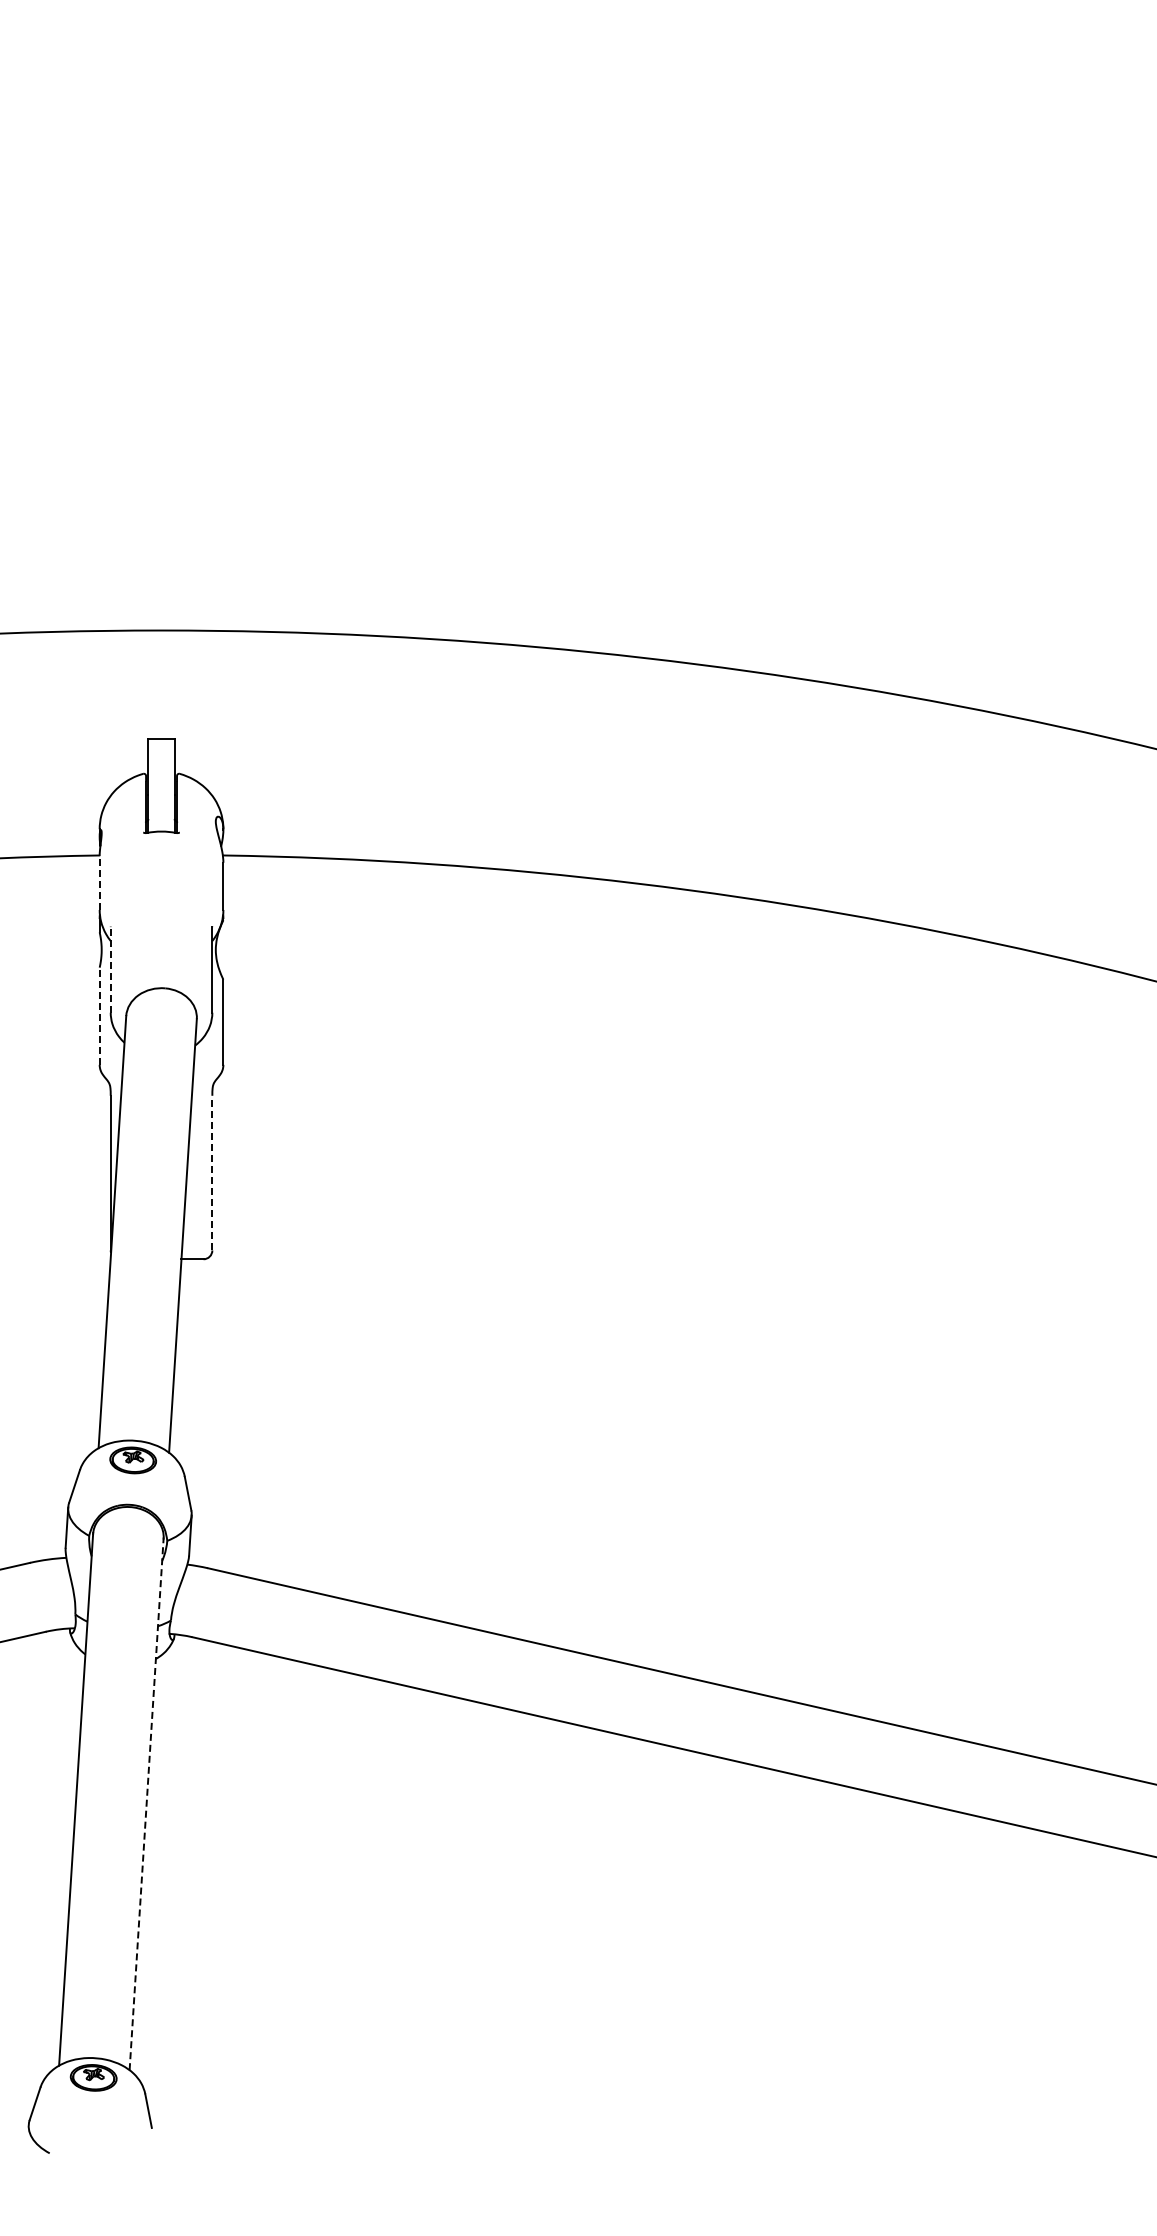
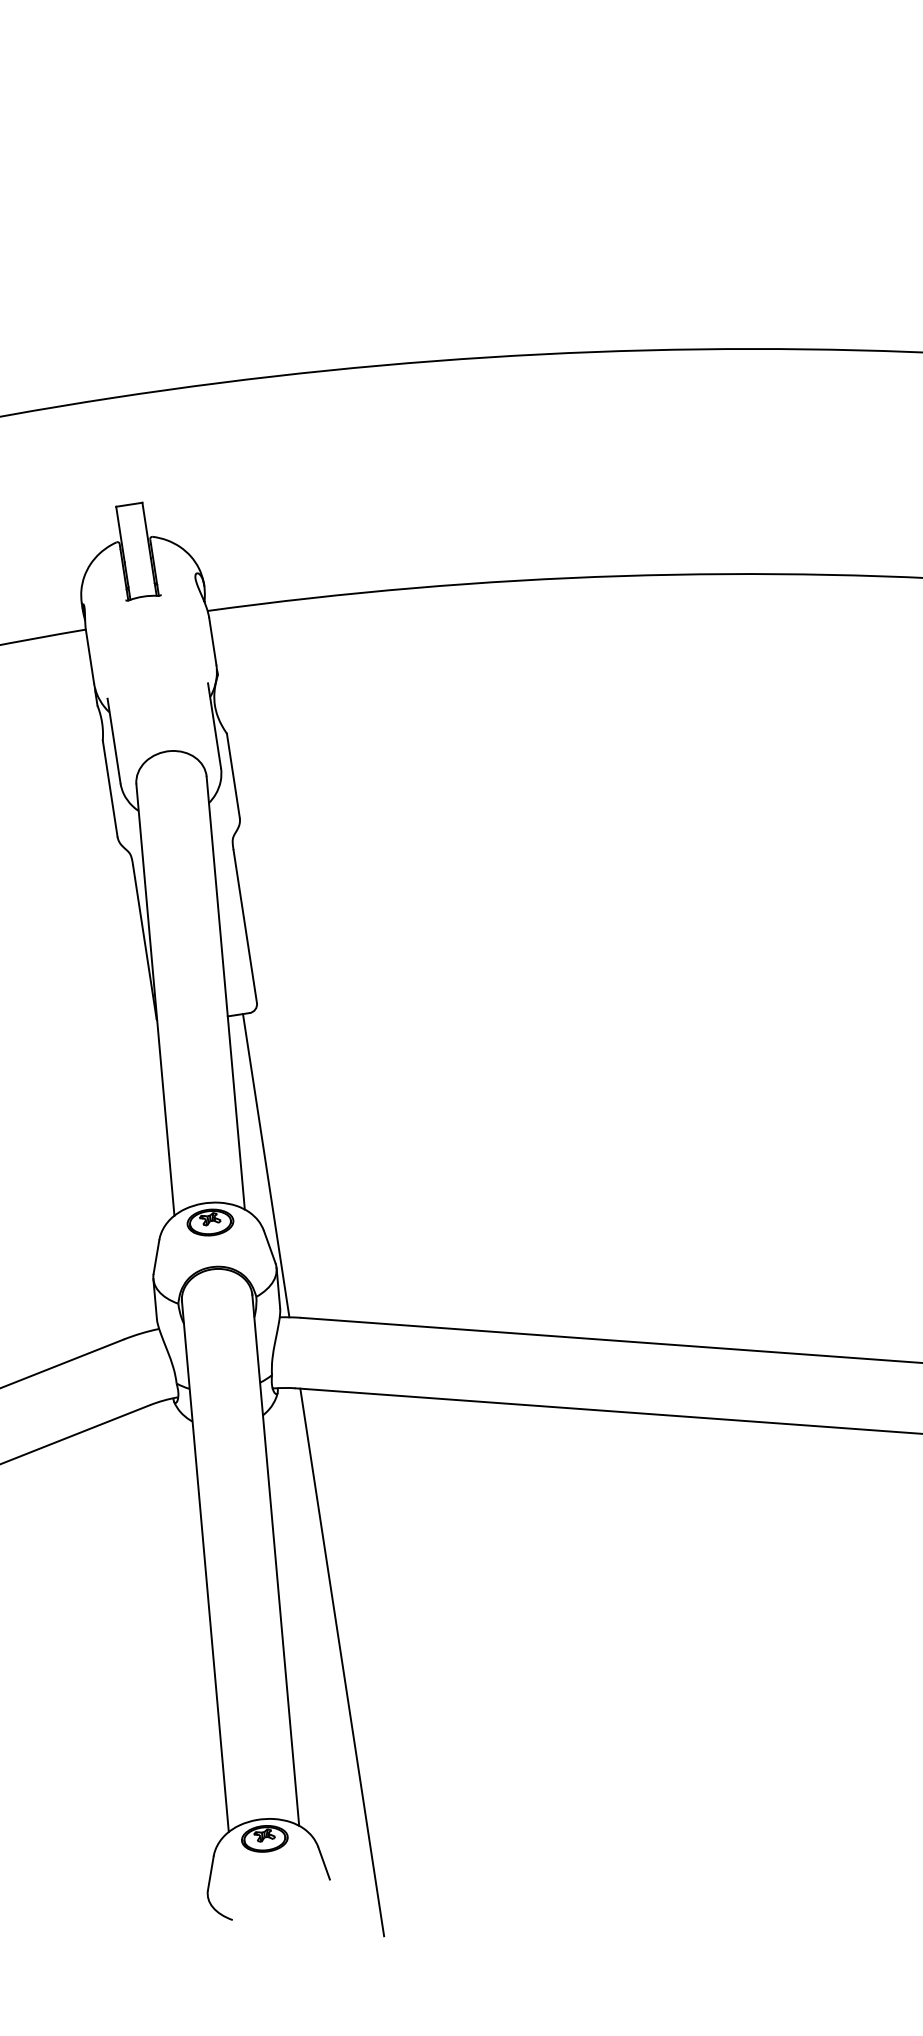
line: (99, 883) -> (89, 657), dashed -> solid
line: (110, 969) -> (113, 740), dashed -> solid
line: (99, 1016) -> (110, 788), dashed -> solid
line: (212, 1172) -> (245, 925), dashed -> solid
line: (196, 1412) -> (265, 1165), added
line: (146, 1803) -> (275, 1559), dashed -> solid
line: (196, 1915) -> (341, 1662), added

